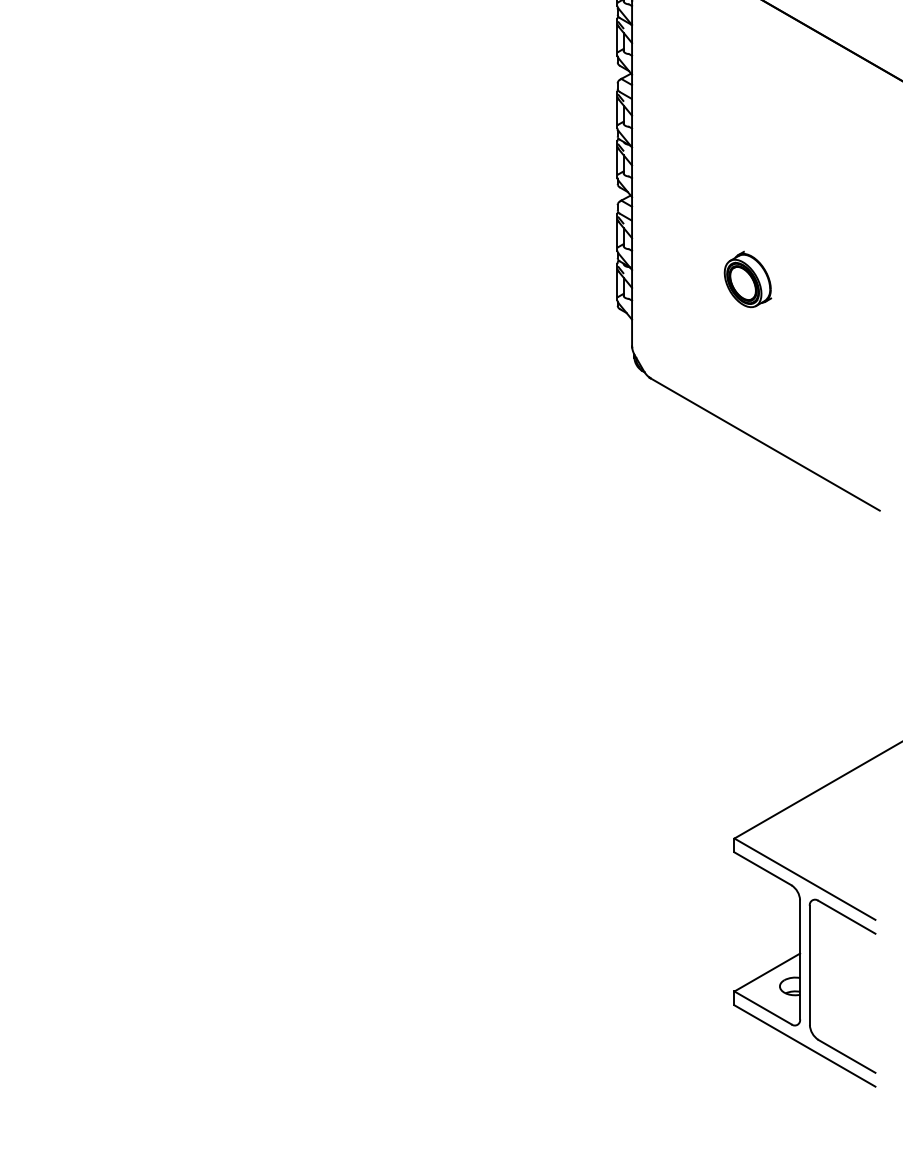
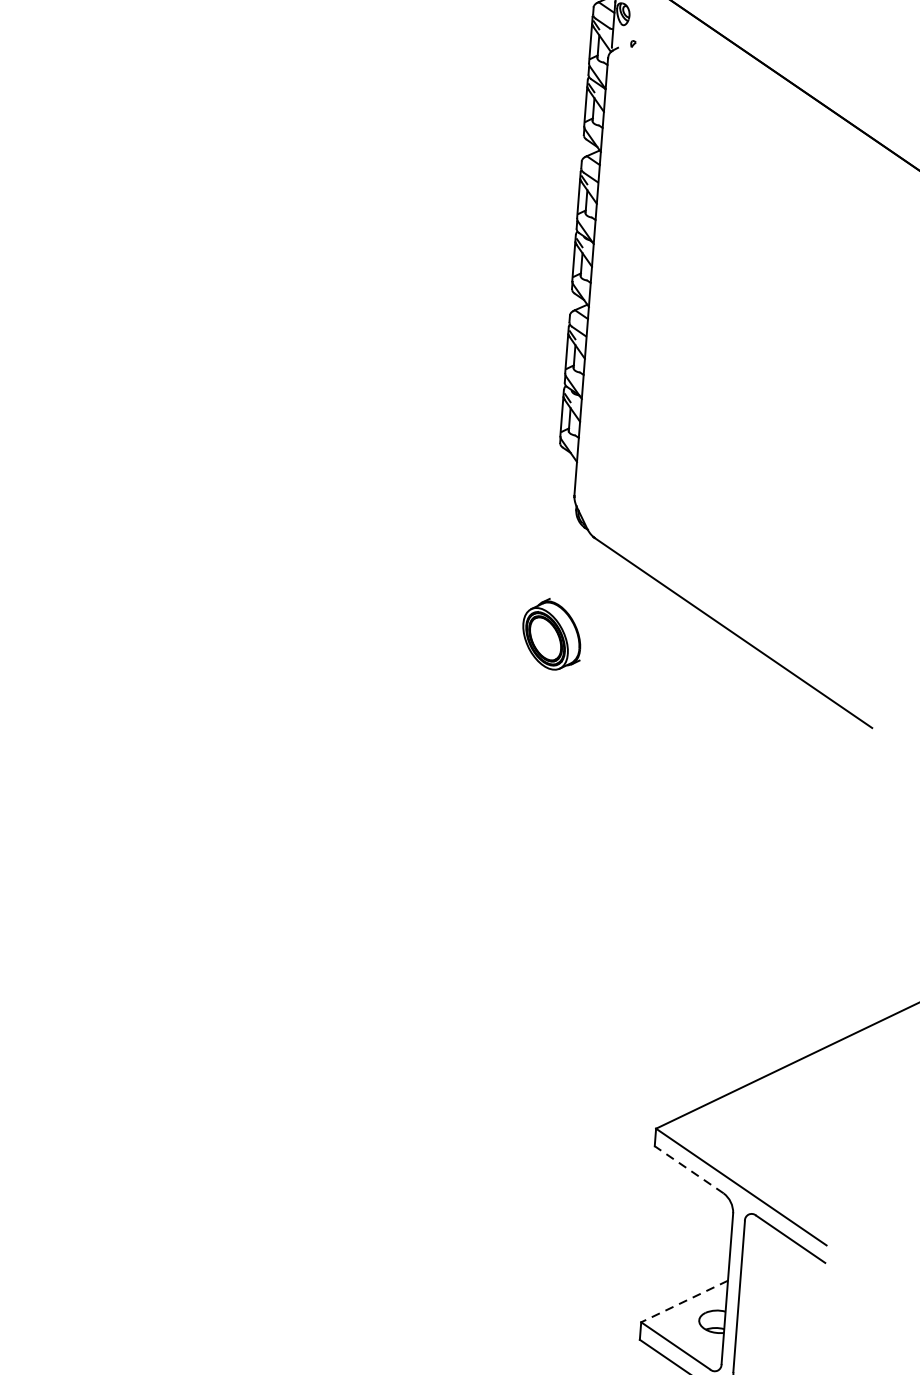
part: (747, 279) -> (551, 634), moved
line: (762, 868) -> (688, 1169), solid -> dashed
line: (767, 972) -> (684, 1301), solid -> dashed

